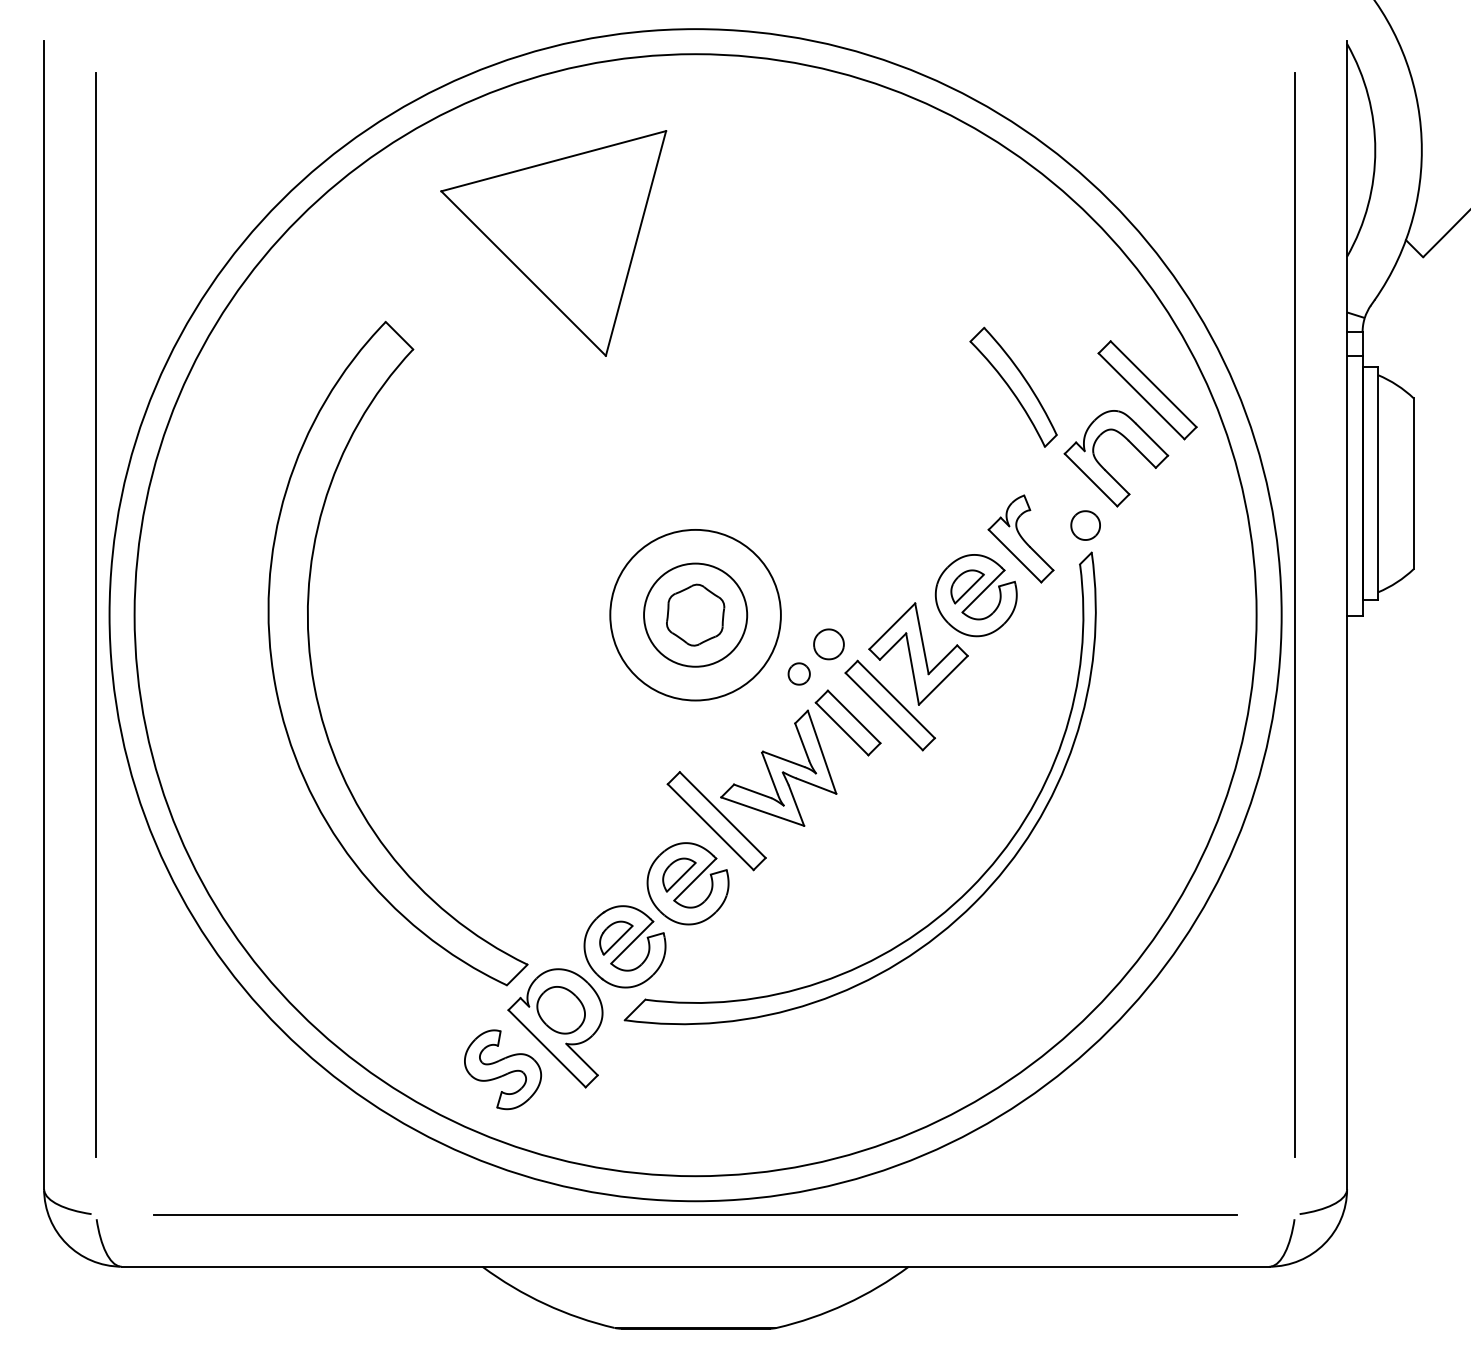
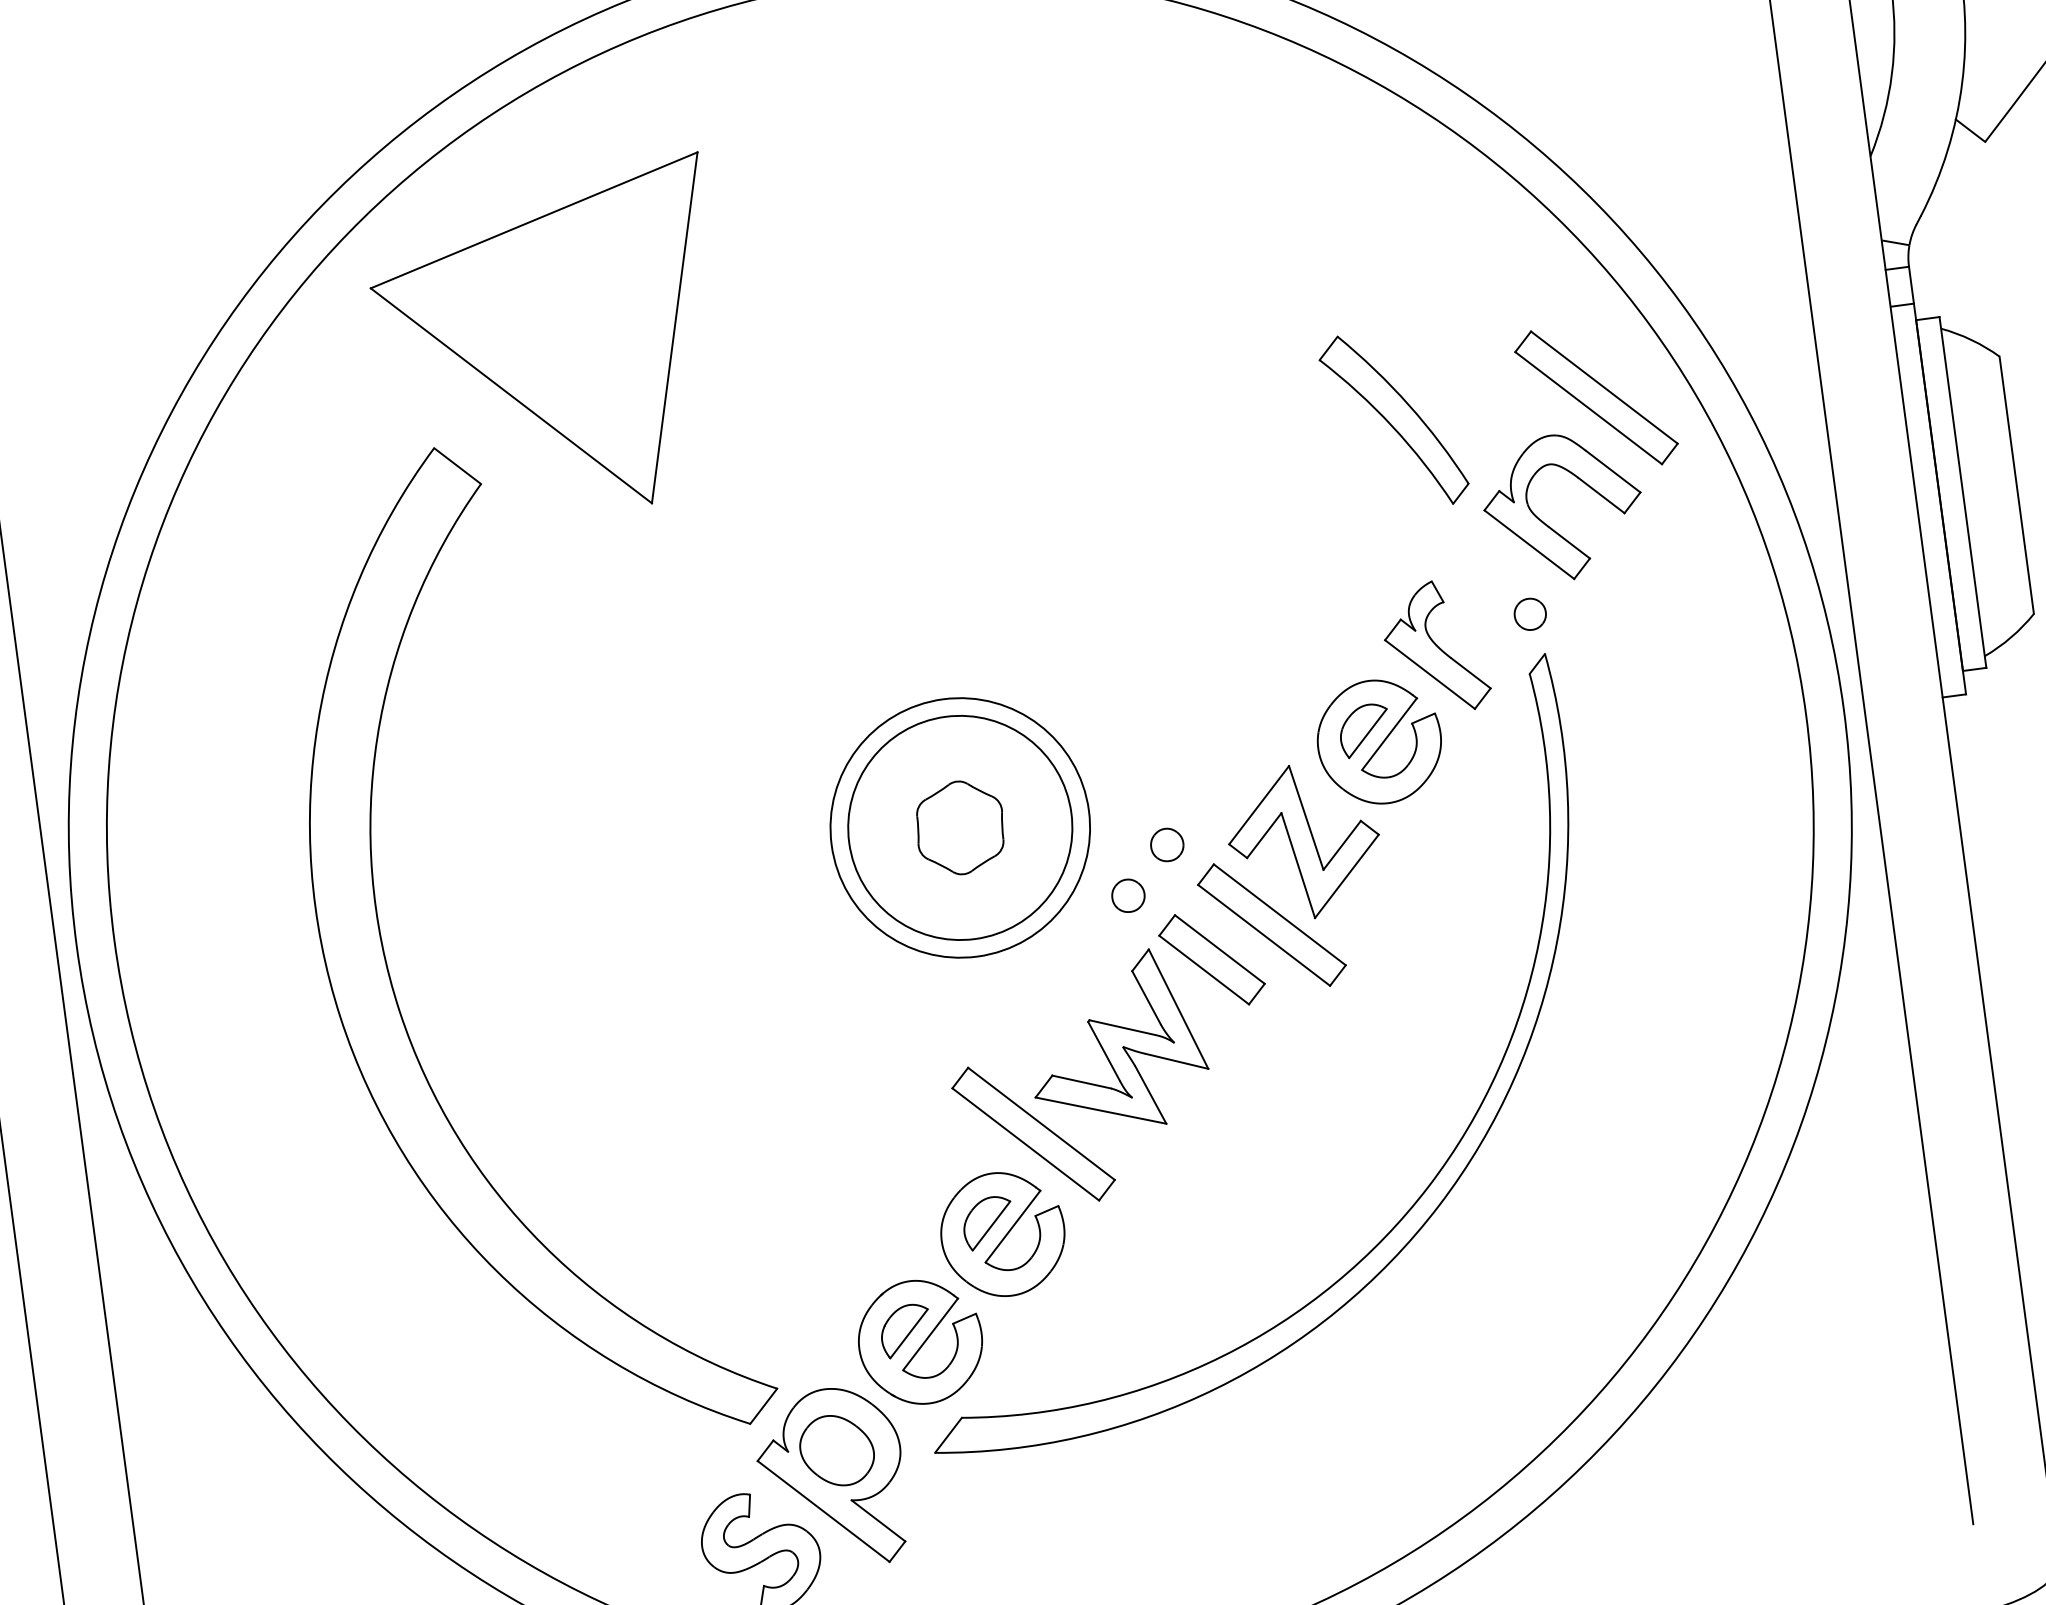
part: (553, 243) -> (550, 344), moved
part: (1085, 525) -> (1530, 614), size x0.71
circle: (695, 614) -> (959, 826), size x1.43
part: (828, 643) -> (1166, 843), size x0.71

